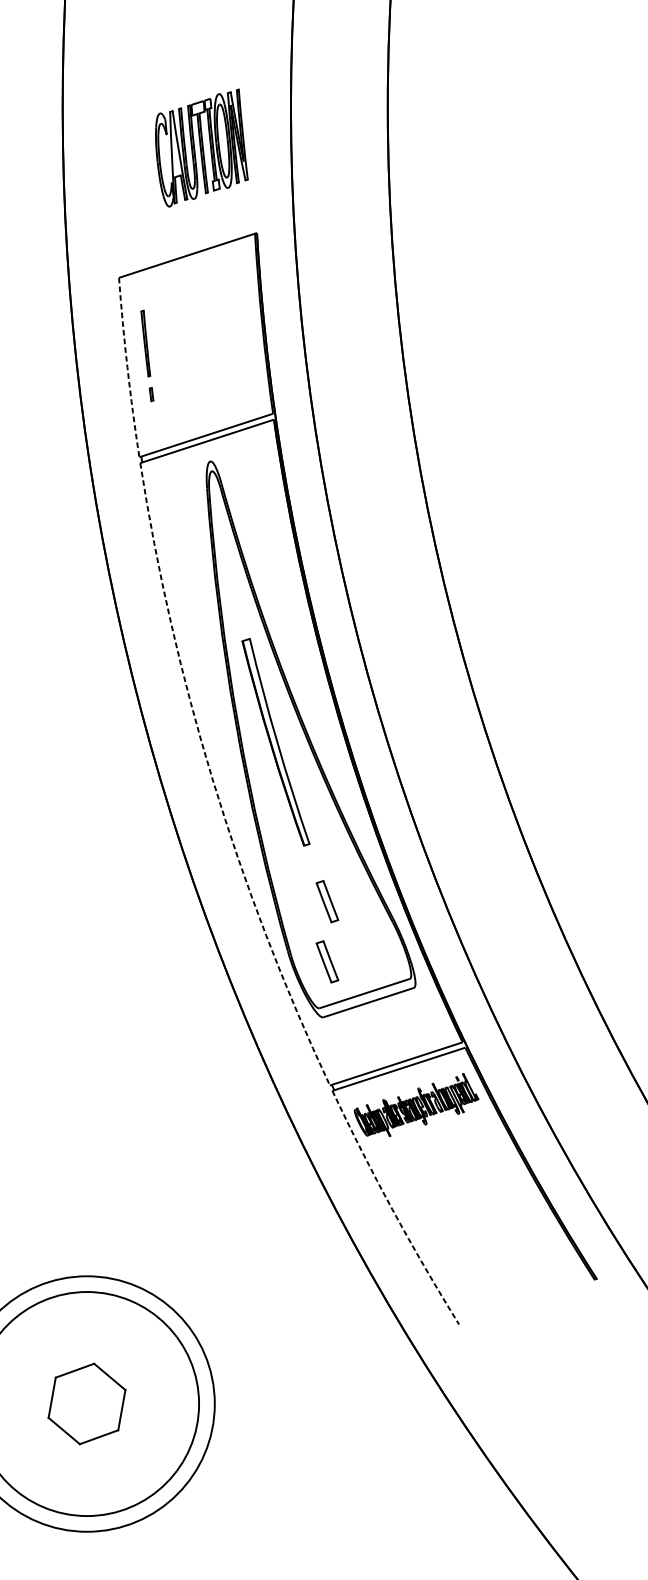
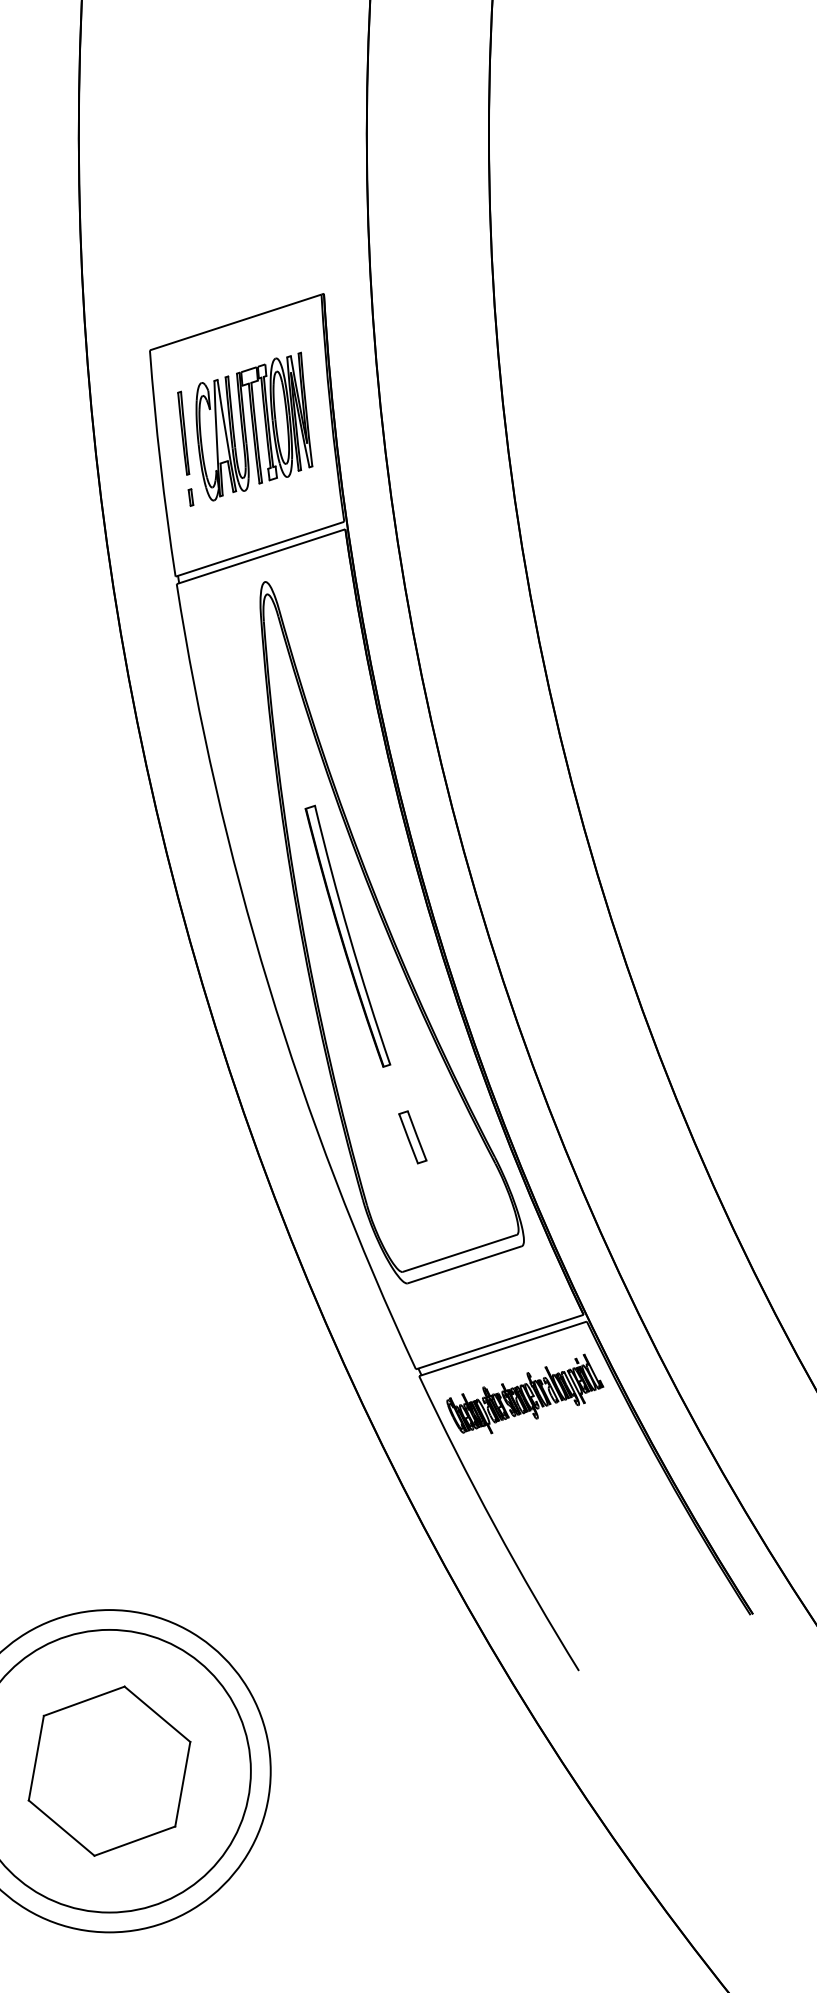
part: (201, 147) -> (254, 426), moved
arc: (127, 367) -> (160, 463), dashed -> solid
arc: (213, 781) -> (268, 985), dashed -> solid
part: (327, 961) -> (412, 1213), removed
arc: (392, 1209) -> (494, 1525), dashed -> solid
part: (87, 1403) -> (109, 1770), size x1.67

